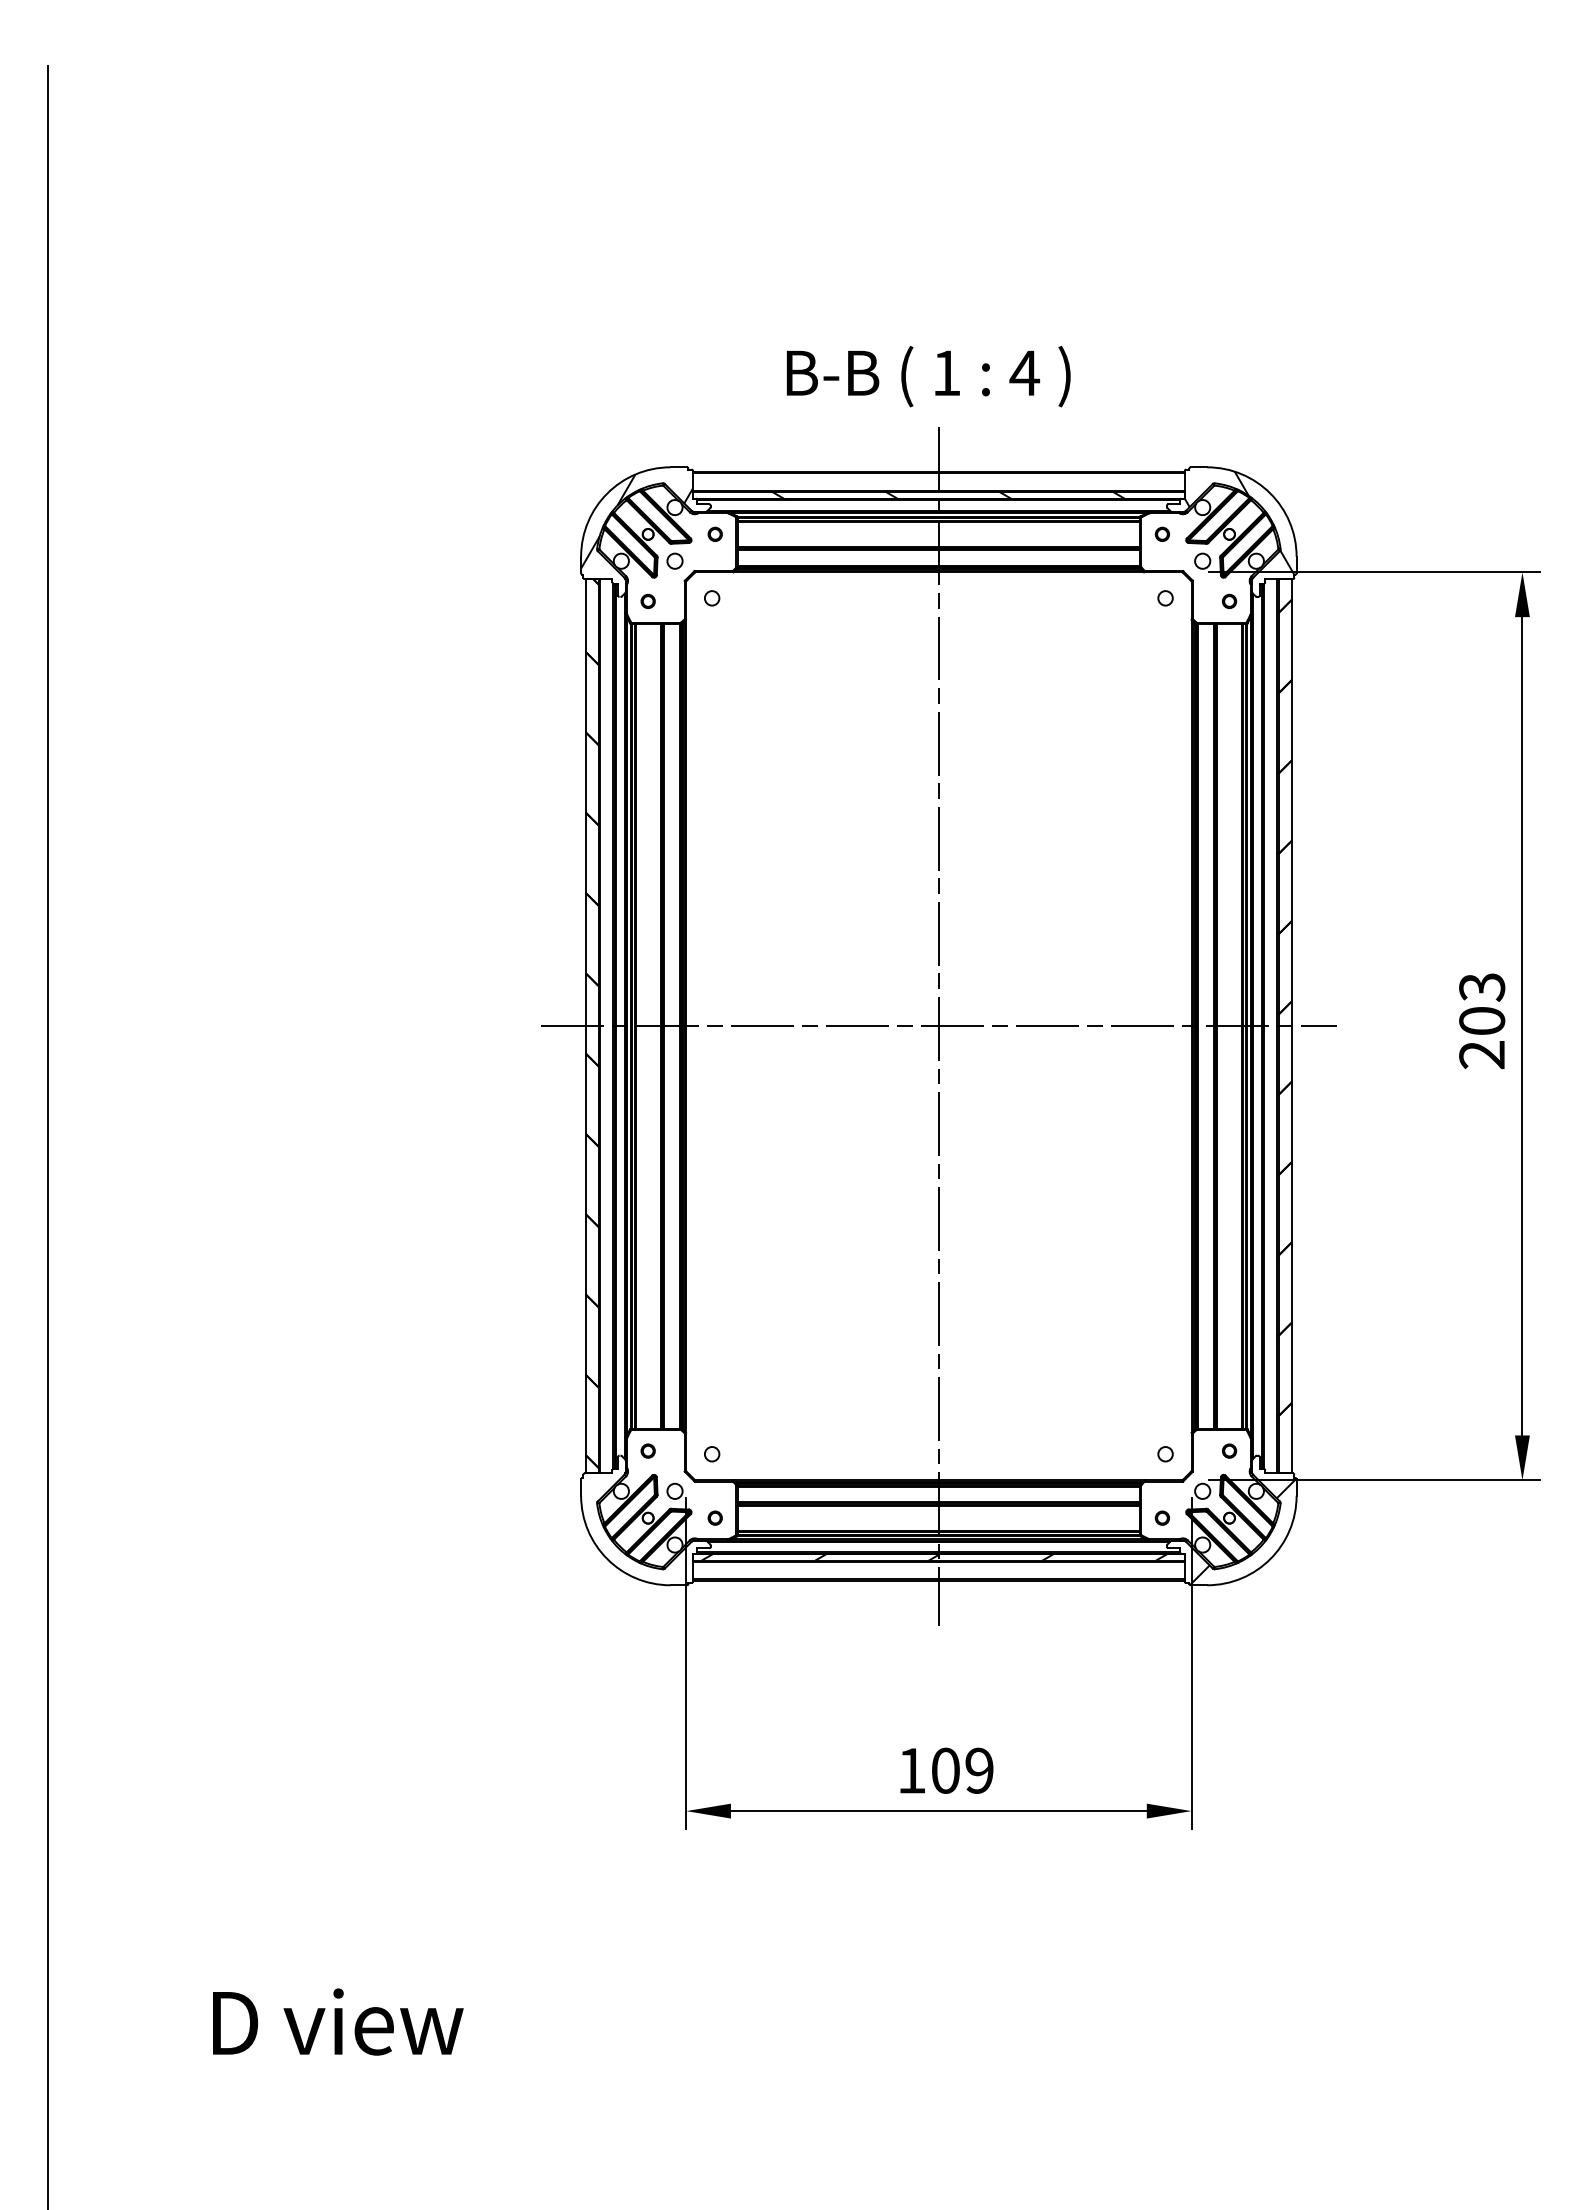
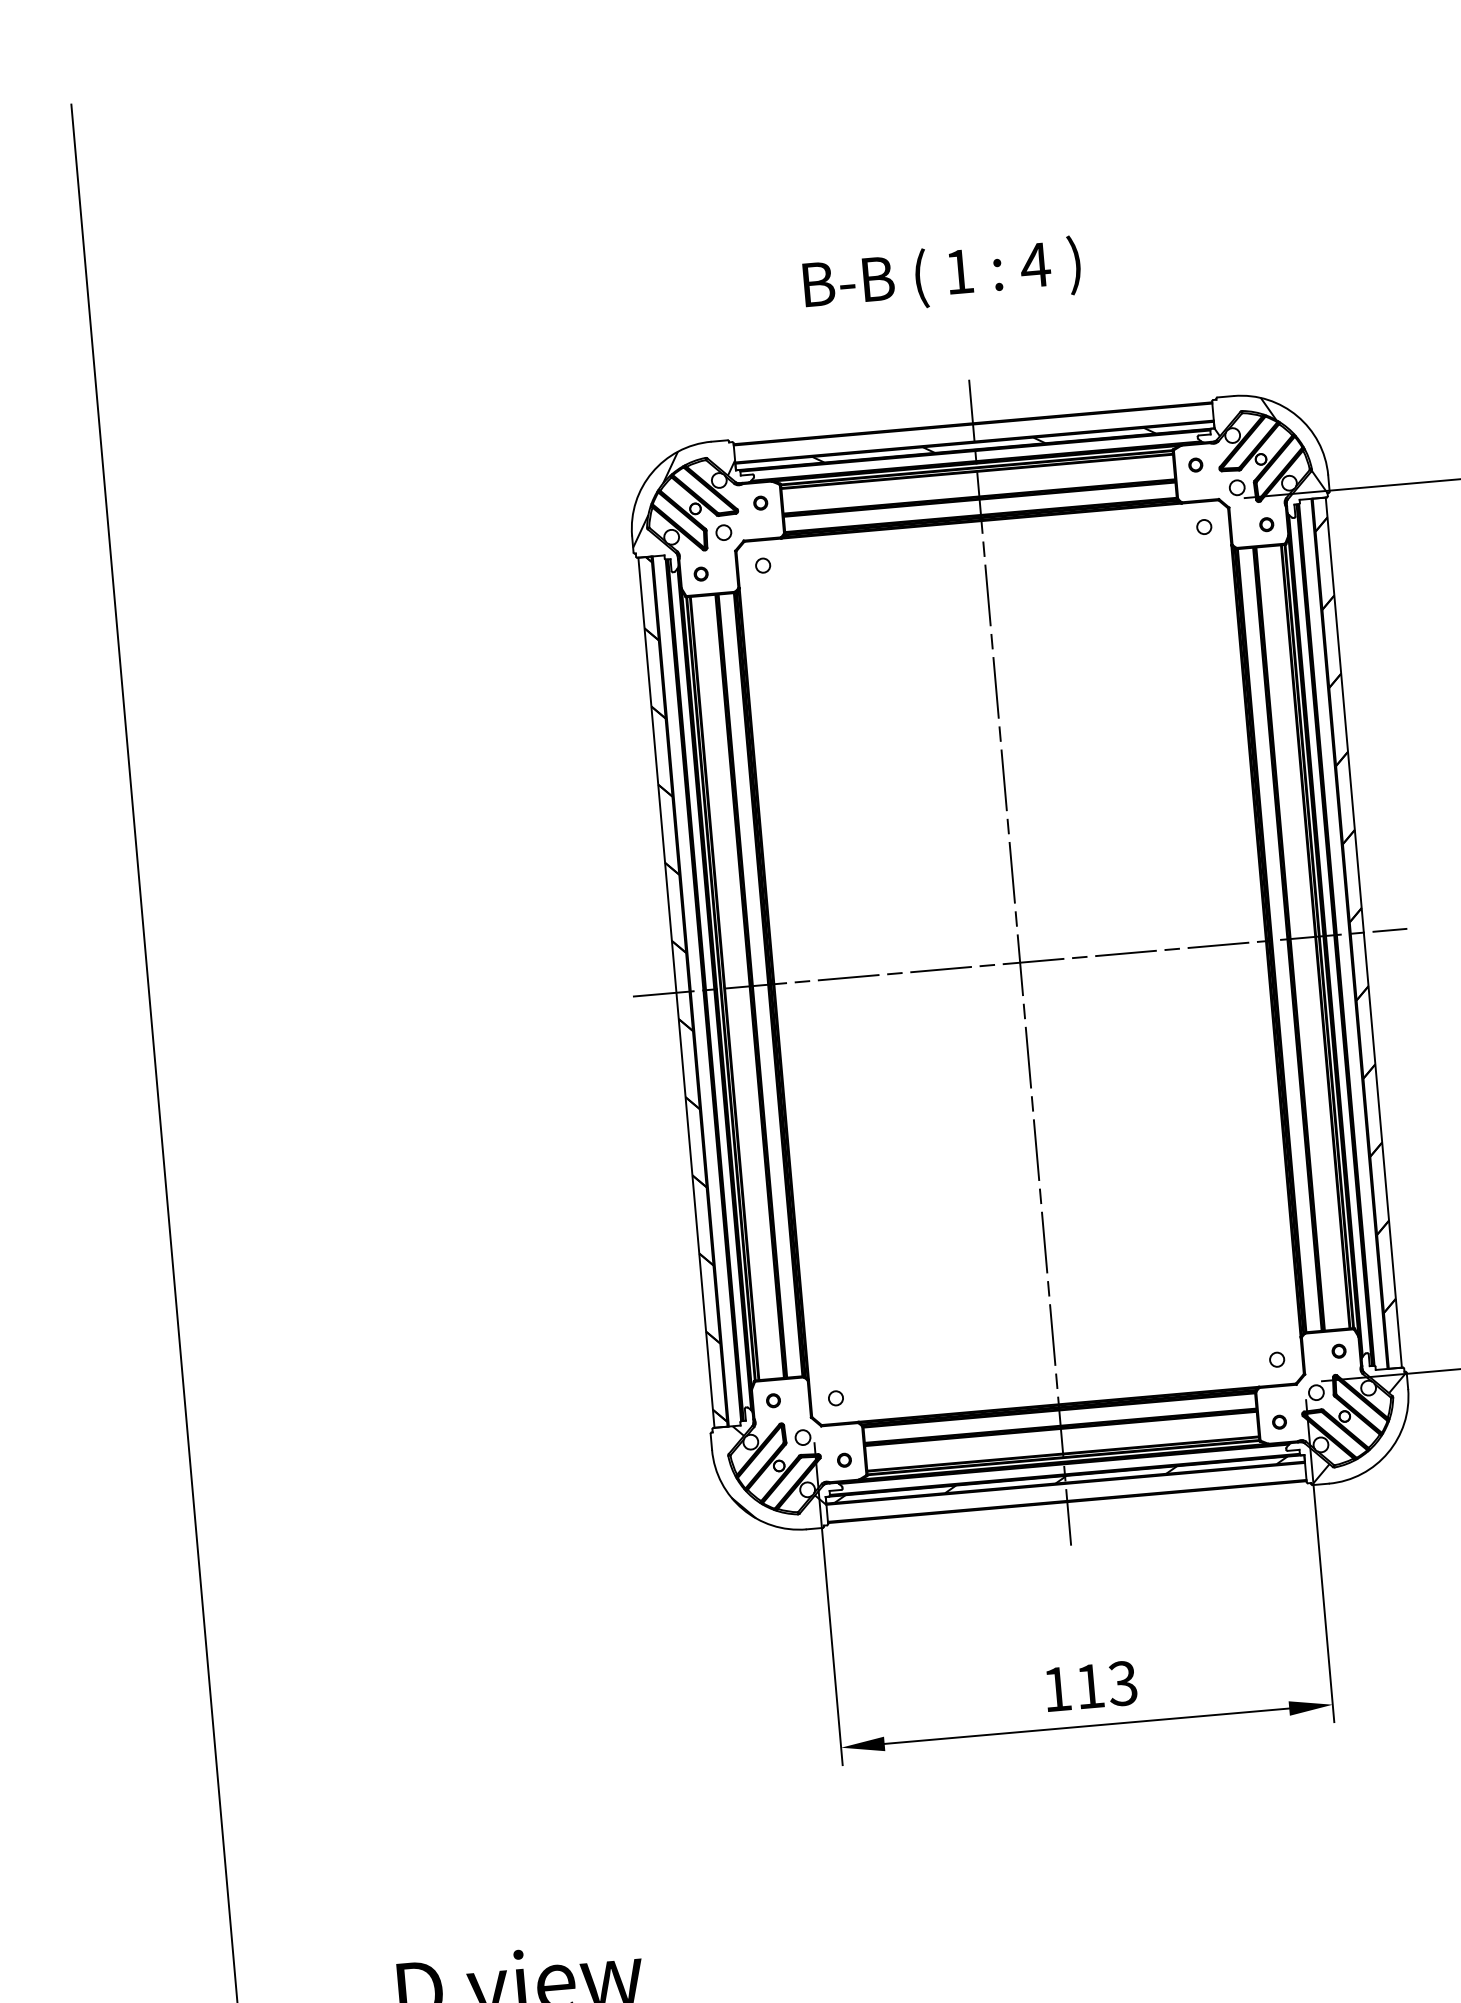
text: (928, 376) -> (942, 276), moved
hatch: (644, 1521) -> (775, 1469), added
text: (962, 1770) -> (1106, 1684), 109 -> 113

